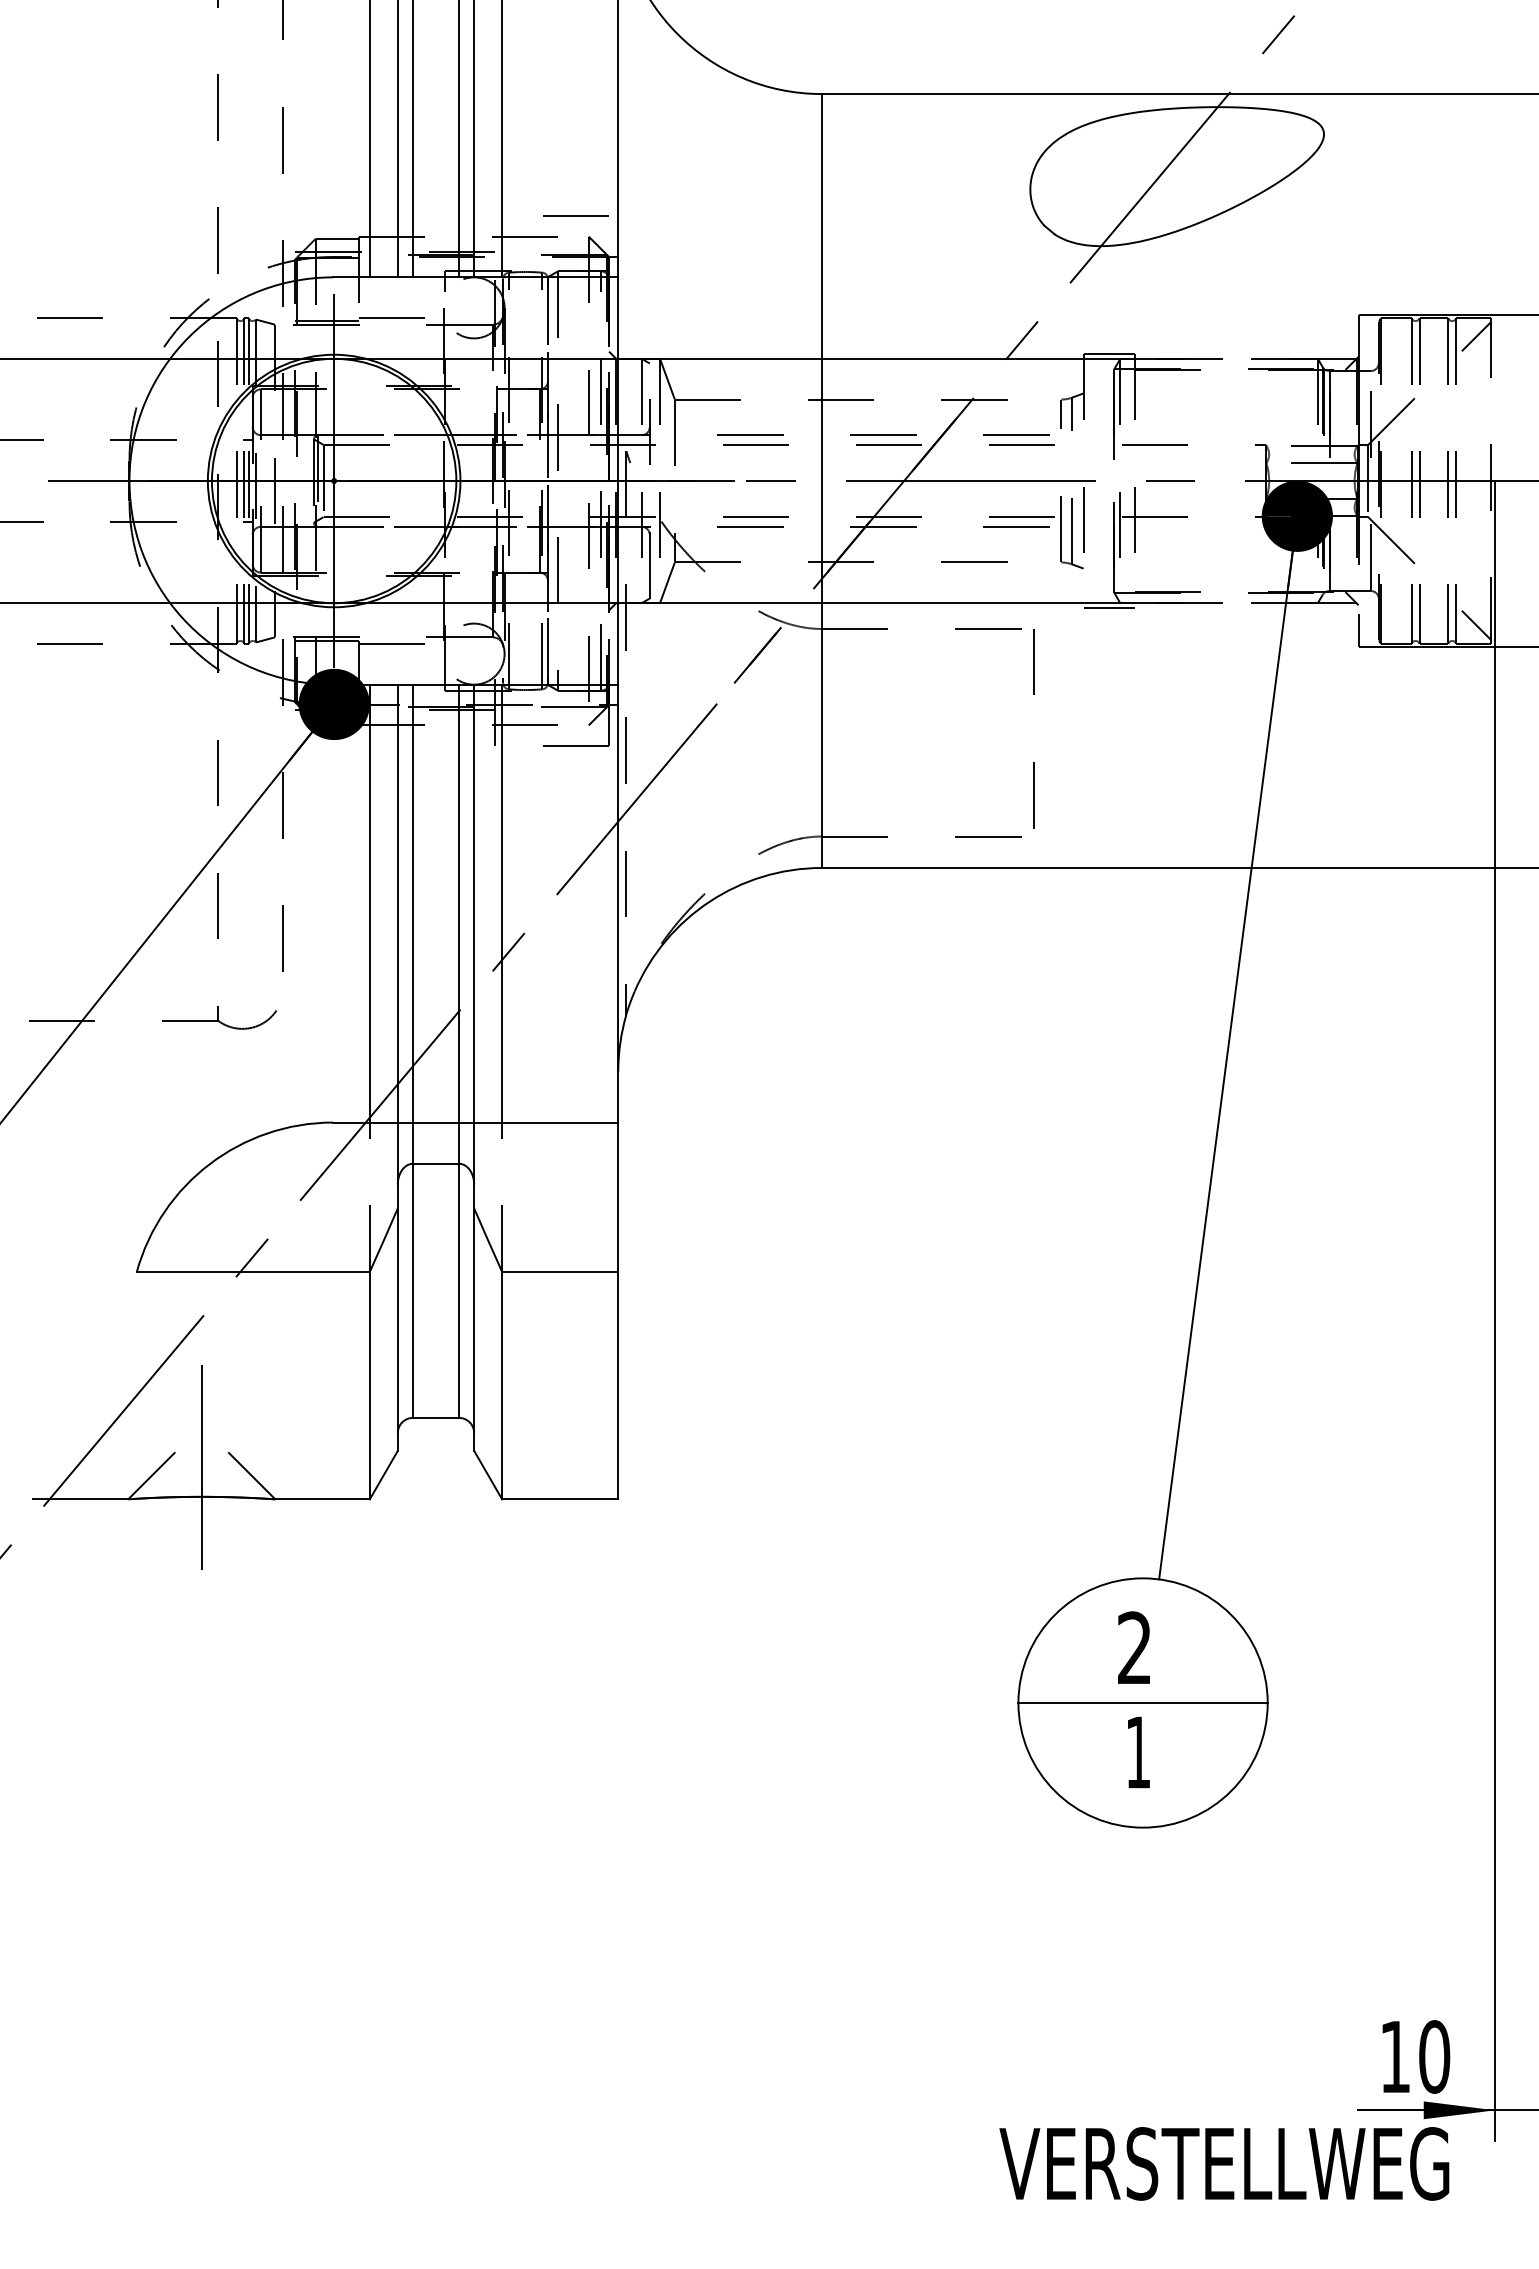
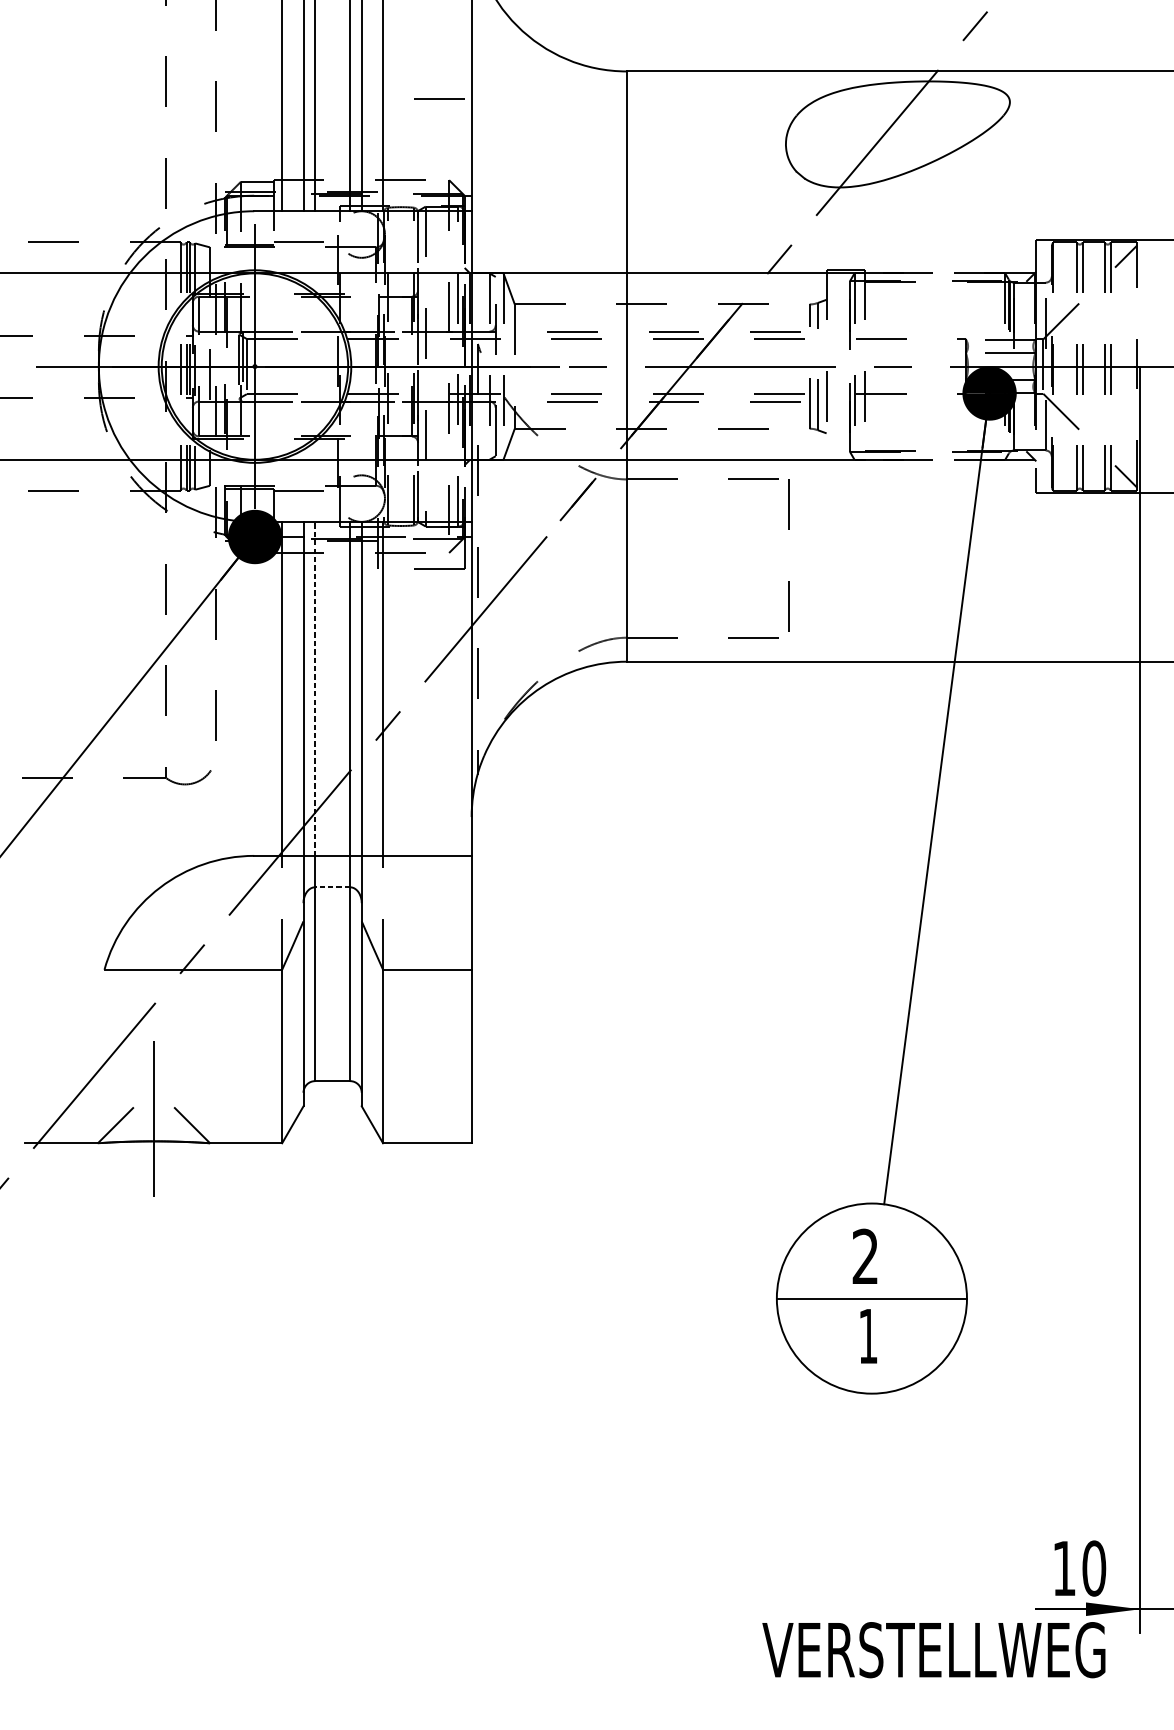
line: (575, 215) -> (439, 98), moved
line: (1108, 608) -> (845, 463), removed
line: (413, 903) -> (315, 688), solid -> dashed
line: (436, 1163) -> (333, 887), solid -> dashed

